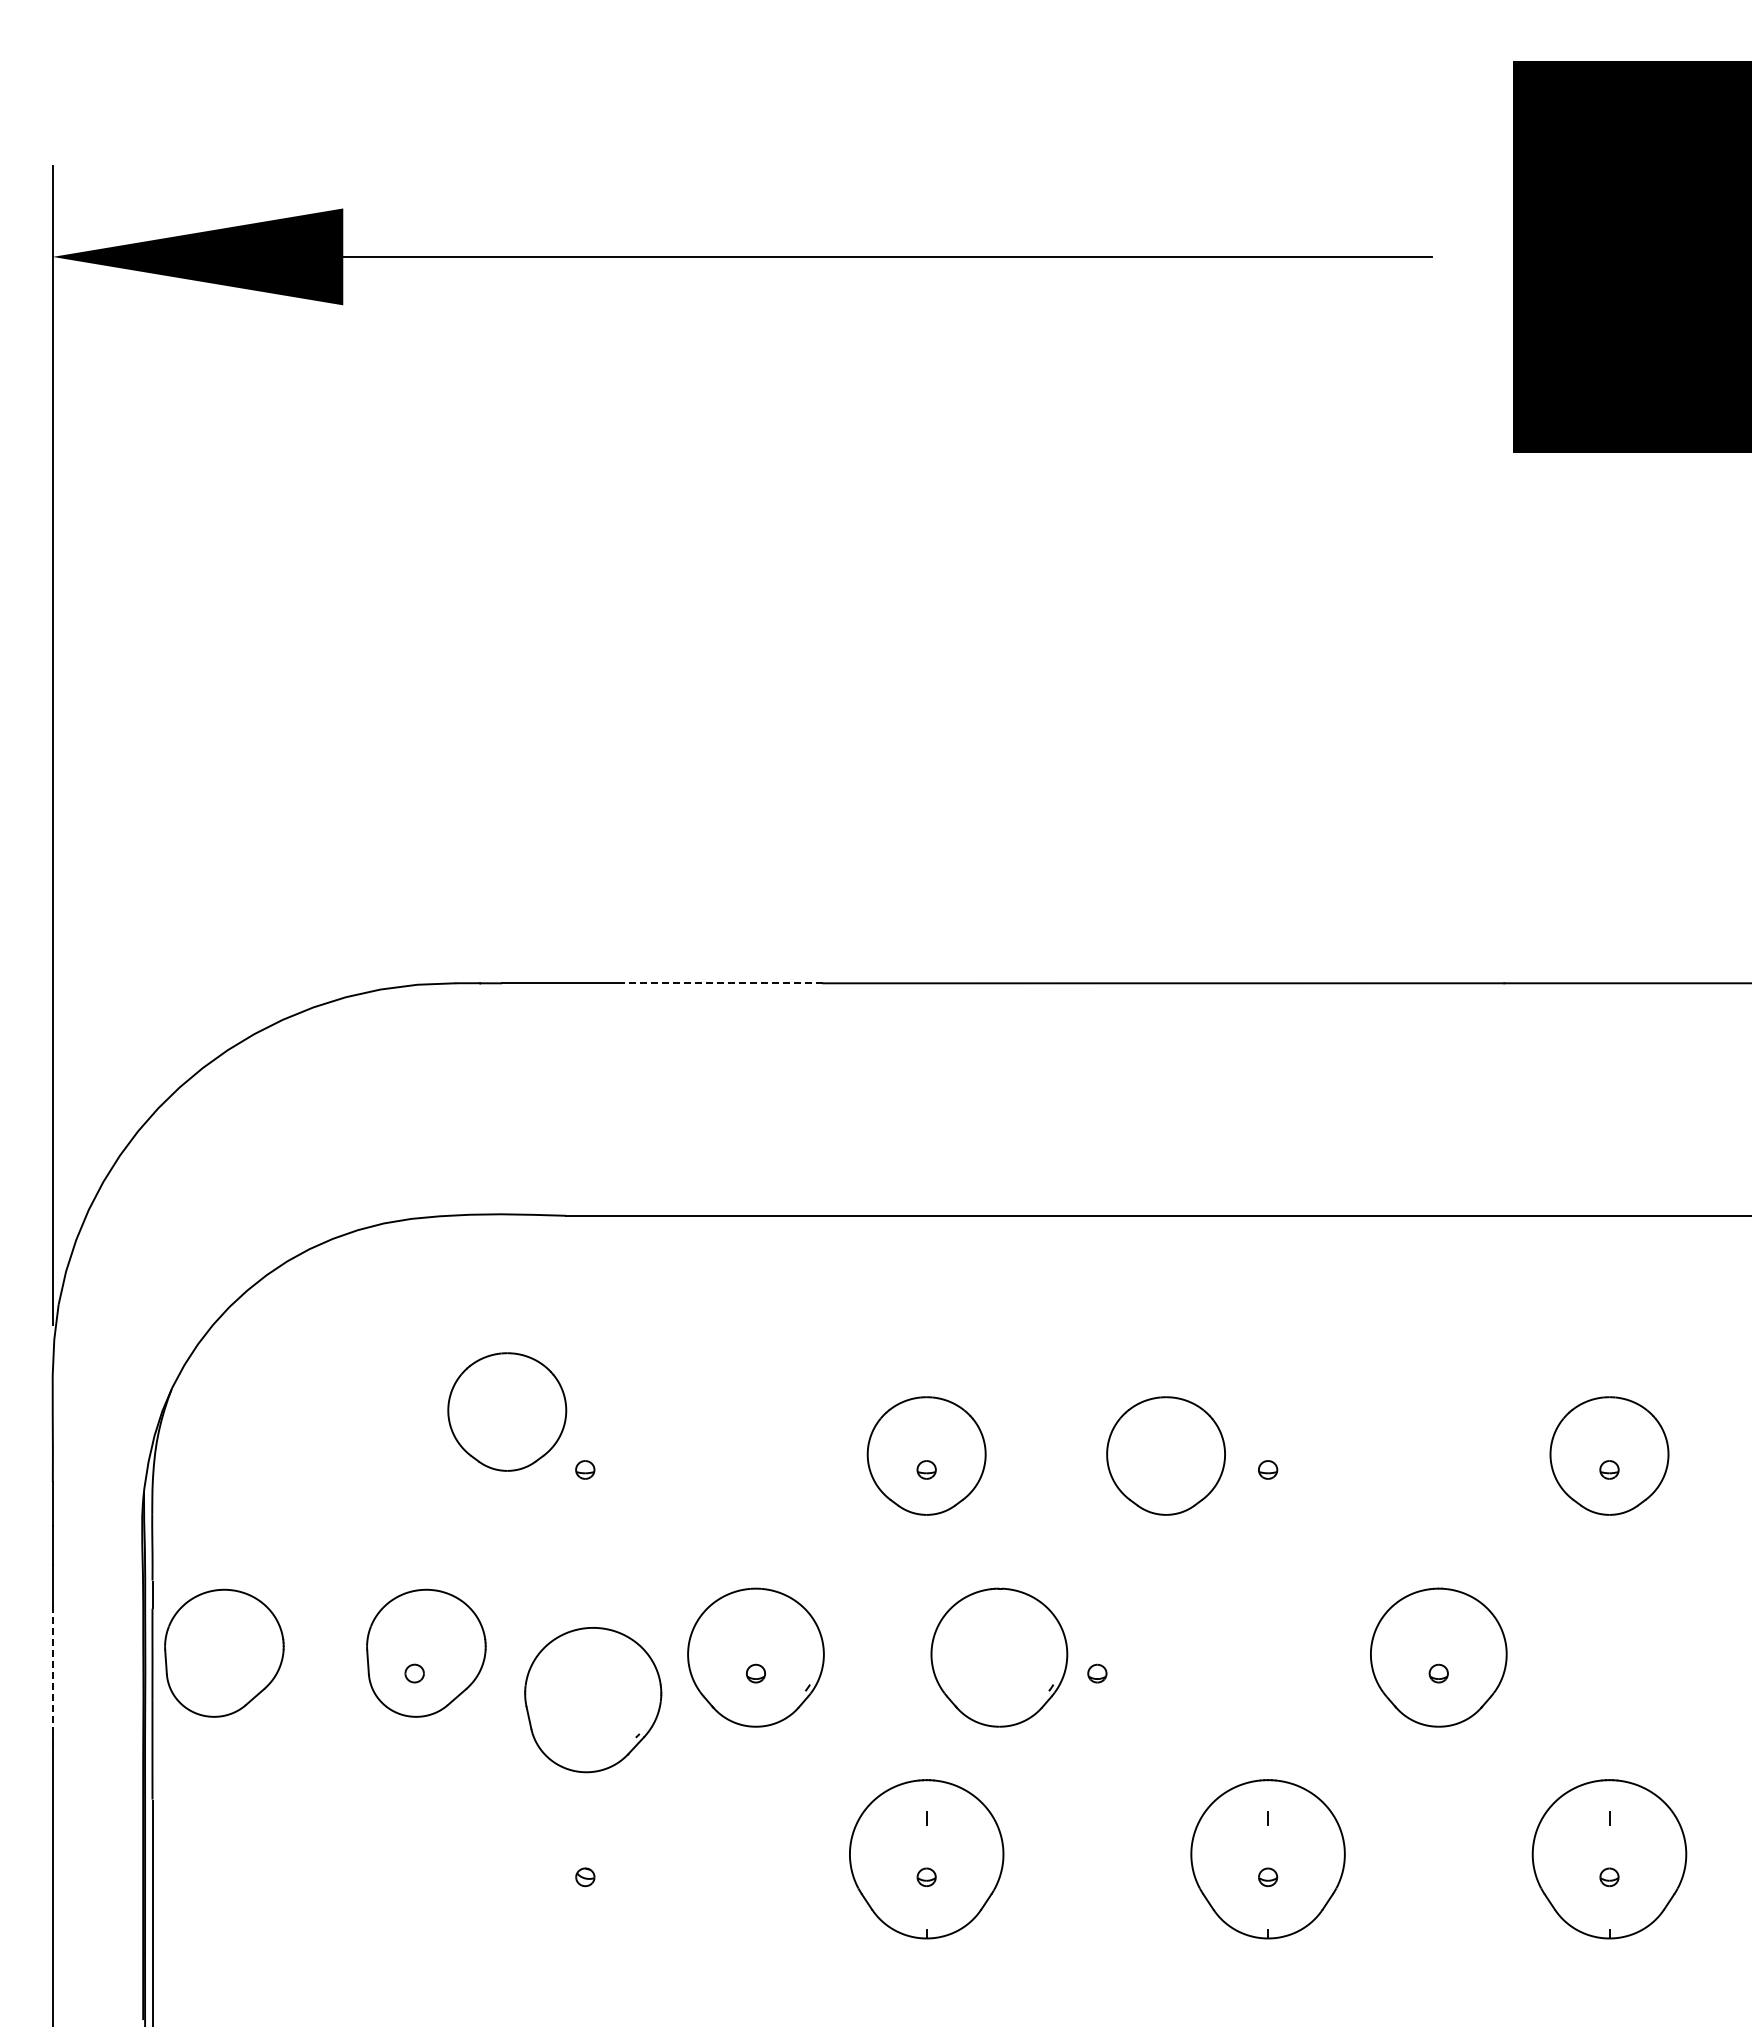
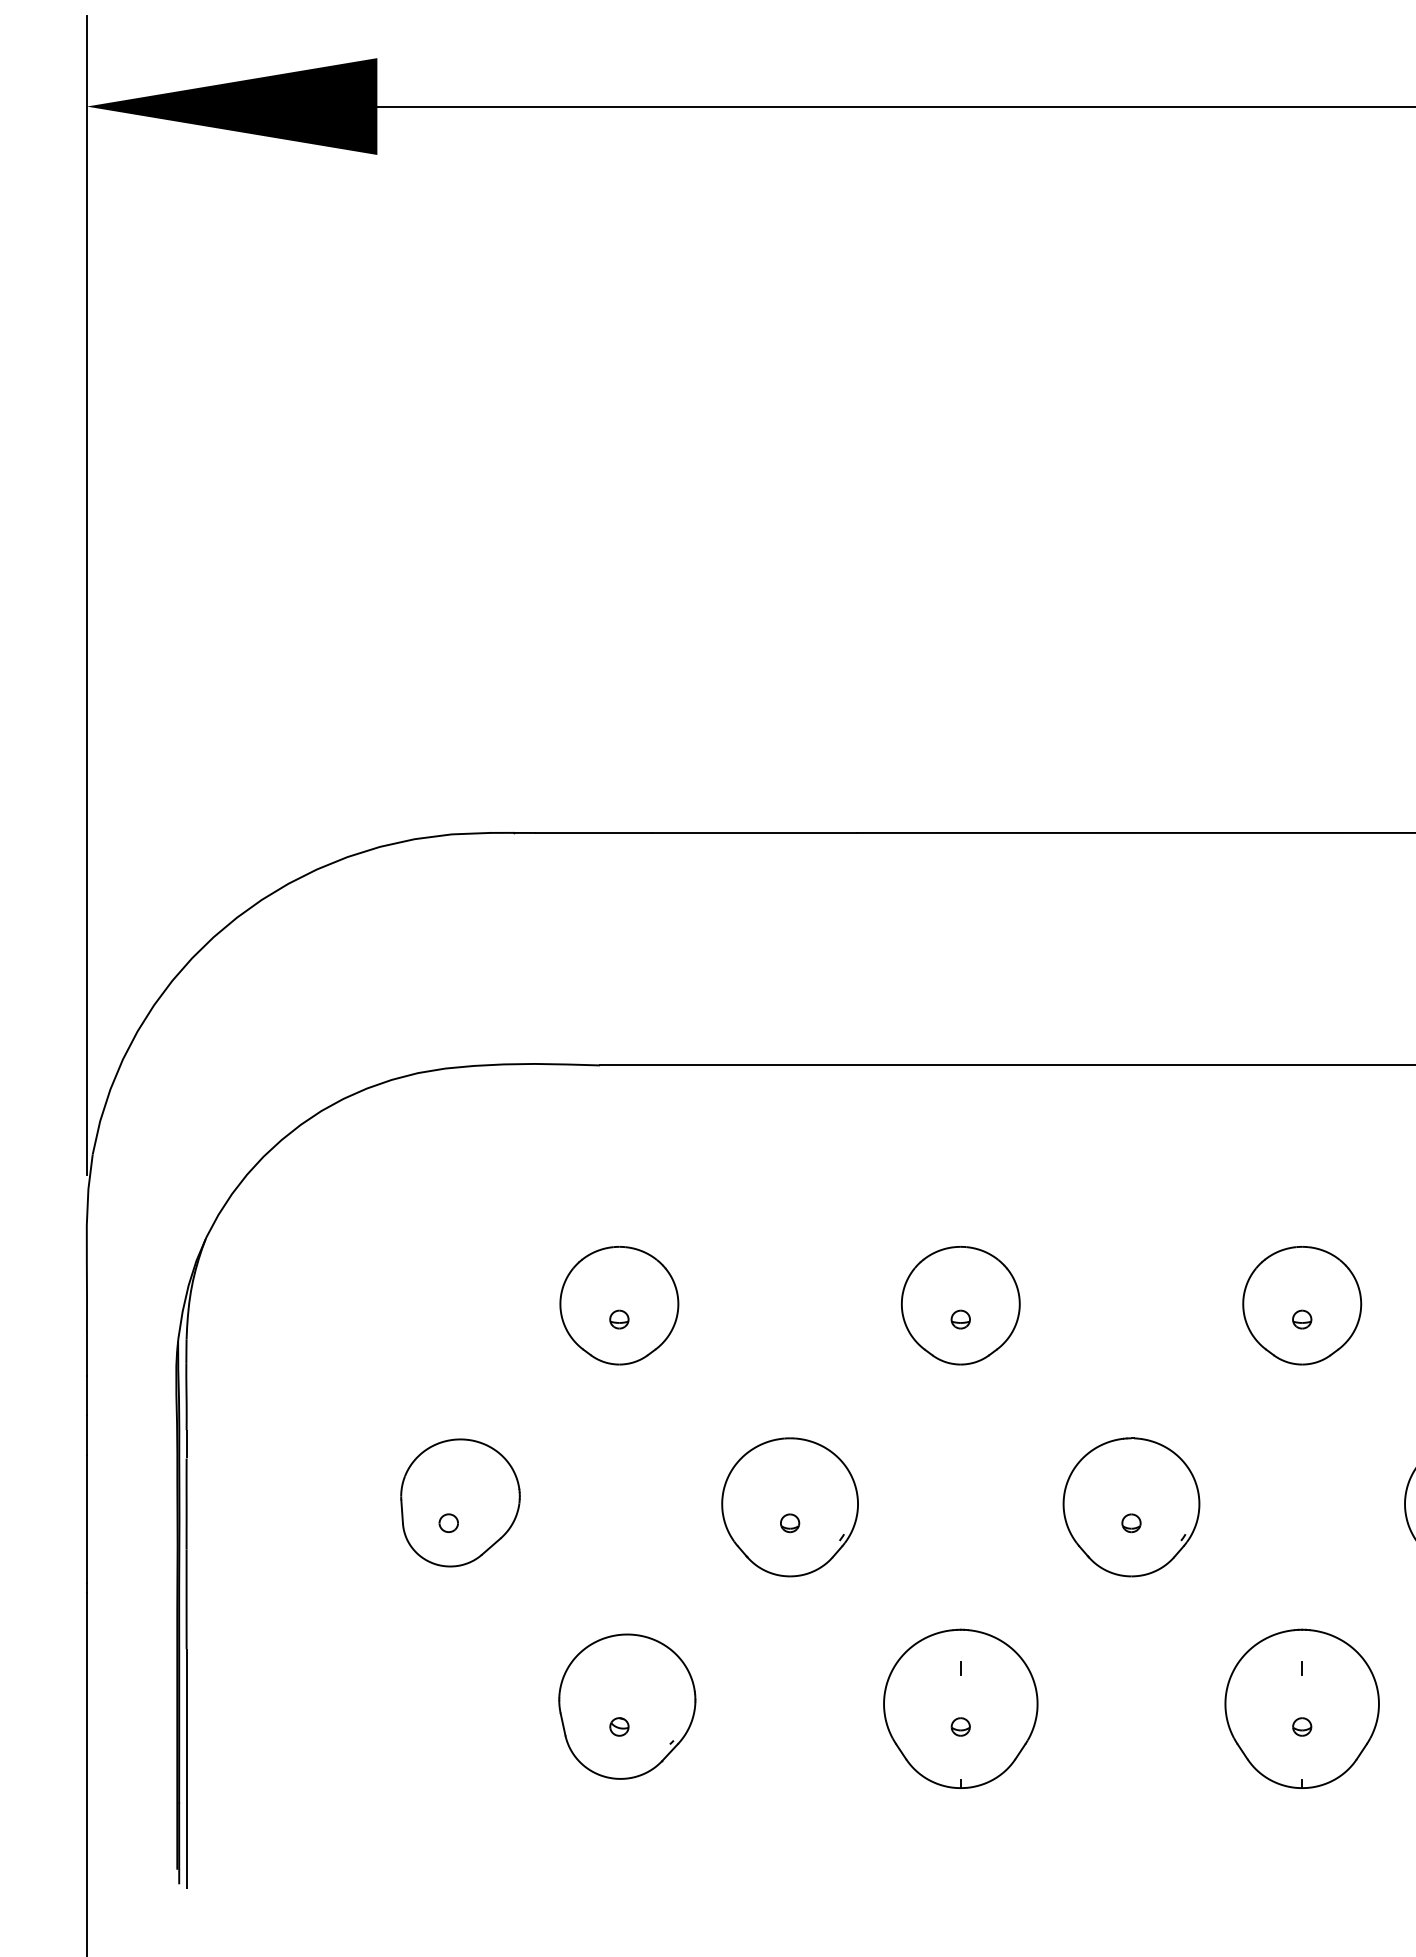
line: (720, 983) -> (754, 833), dashed -> solid
part: (507, 1411) -> (619, 1305), moved
part: (1165, 1455) -> (1301, 1305), moved
part: (224, 1652) -> (258, 1502), removed
part: (999, 1657) -> (1131, 1507), moved
line: (52, 1669) -> (86, 1519), dashed -> solid
part: (593, 1700) -> (627, 1707), moved

